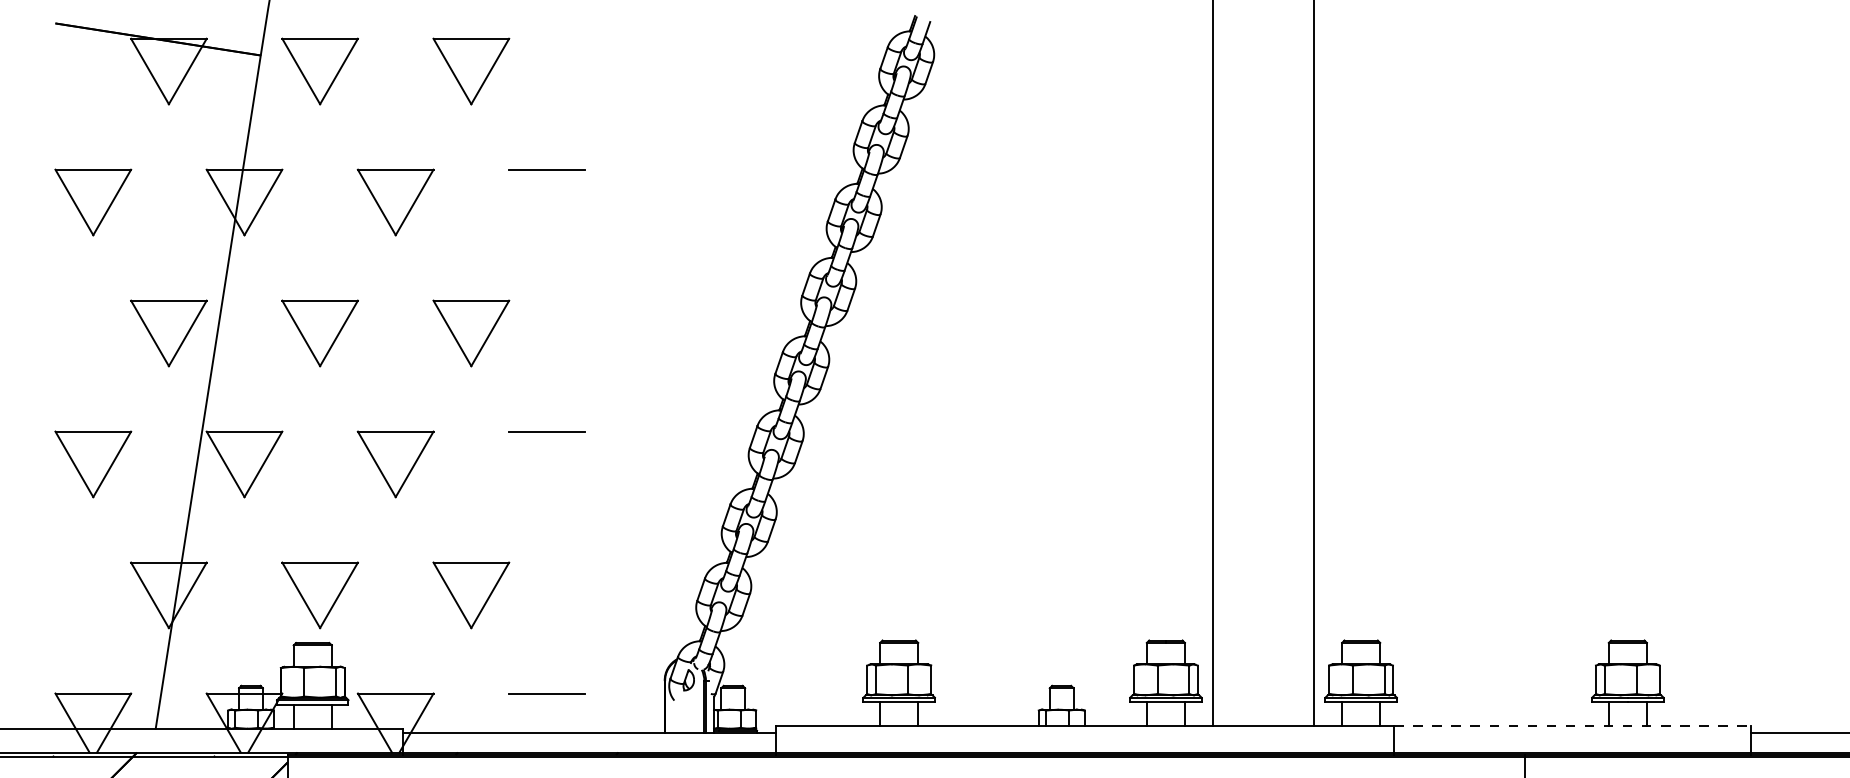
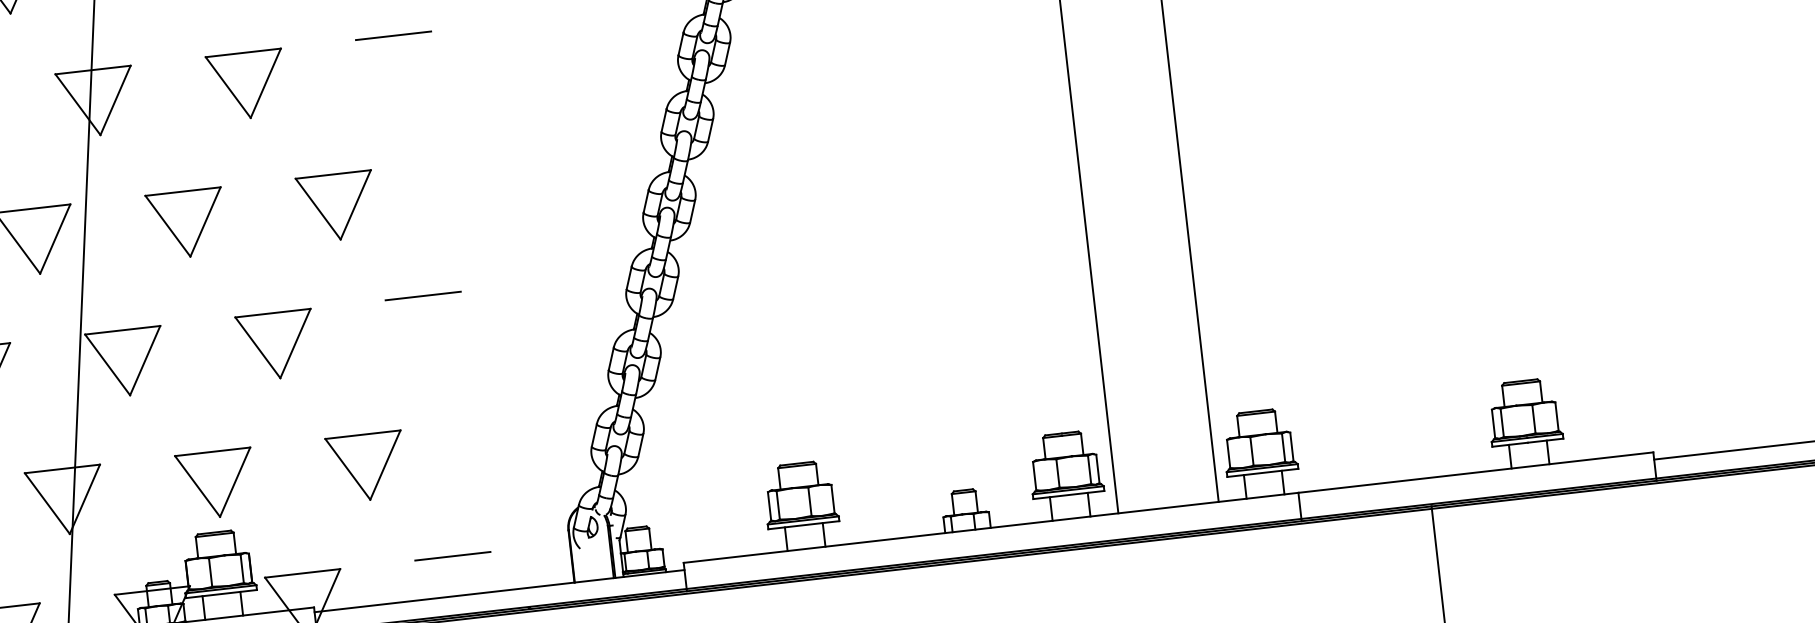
line: (1572, 726) -> (1475, 472), dashed -> solid

